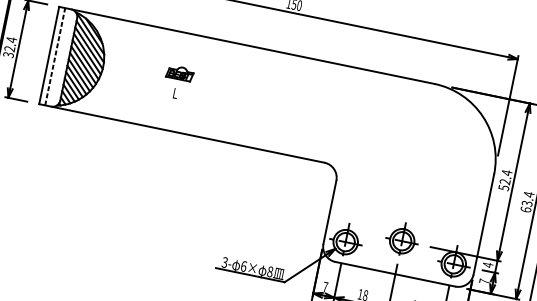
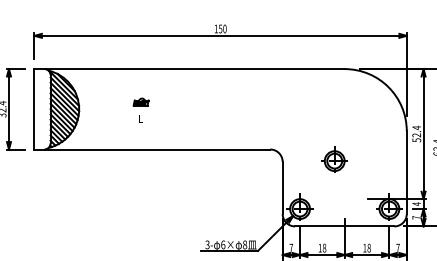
line: (55, 57) -> (39, 109), removed
part: (179, 72) -> (140, 101), size x0.7
part: (402, 239) -> (334, 159), moved

